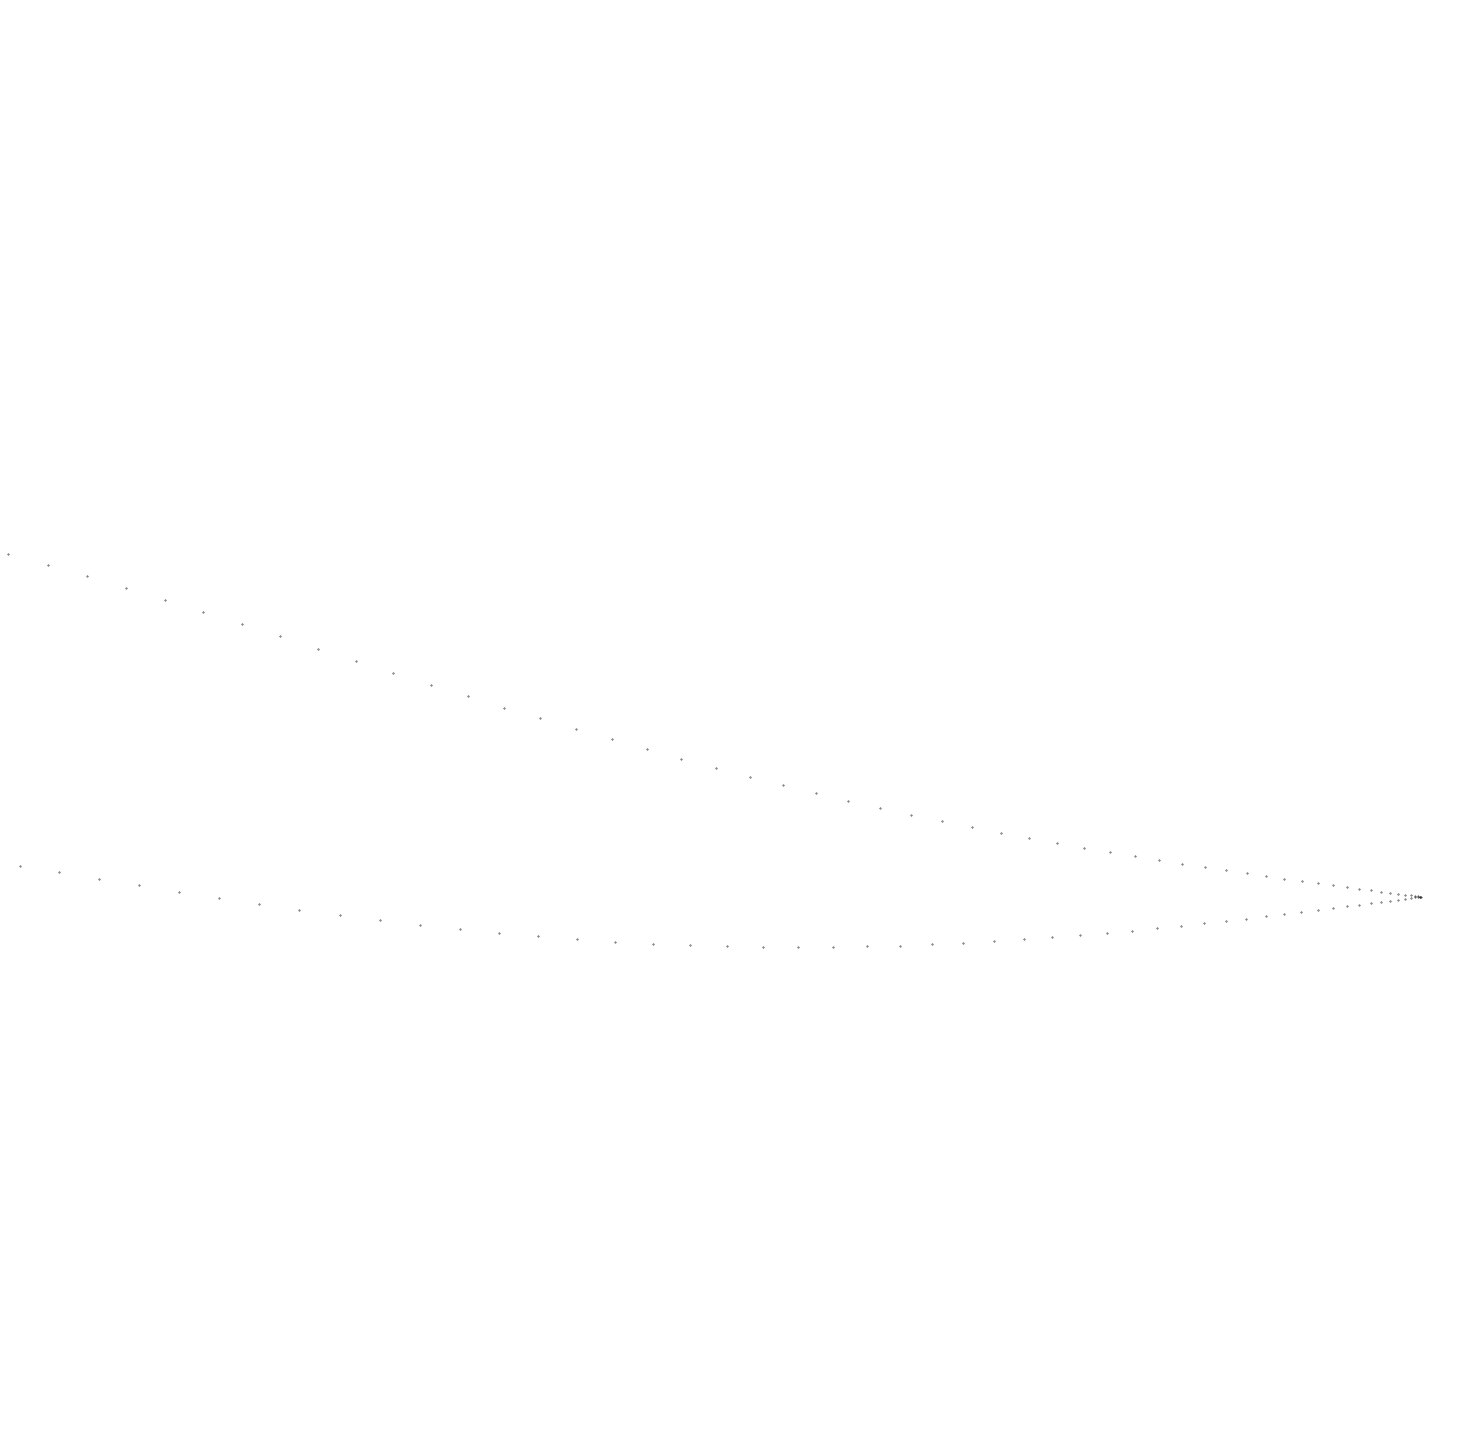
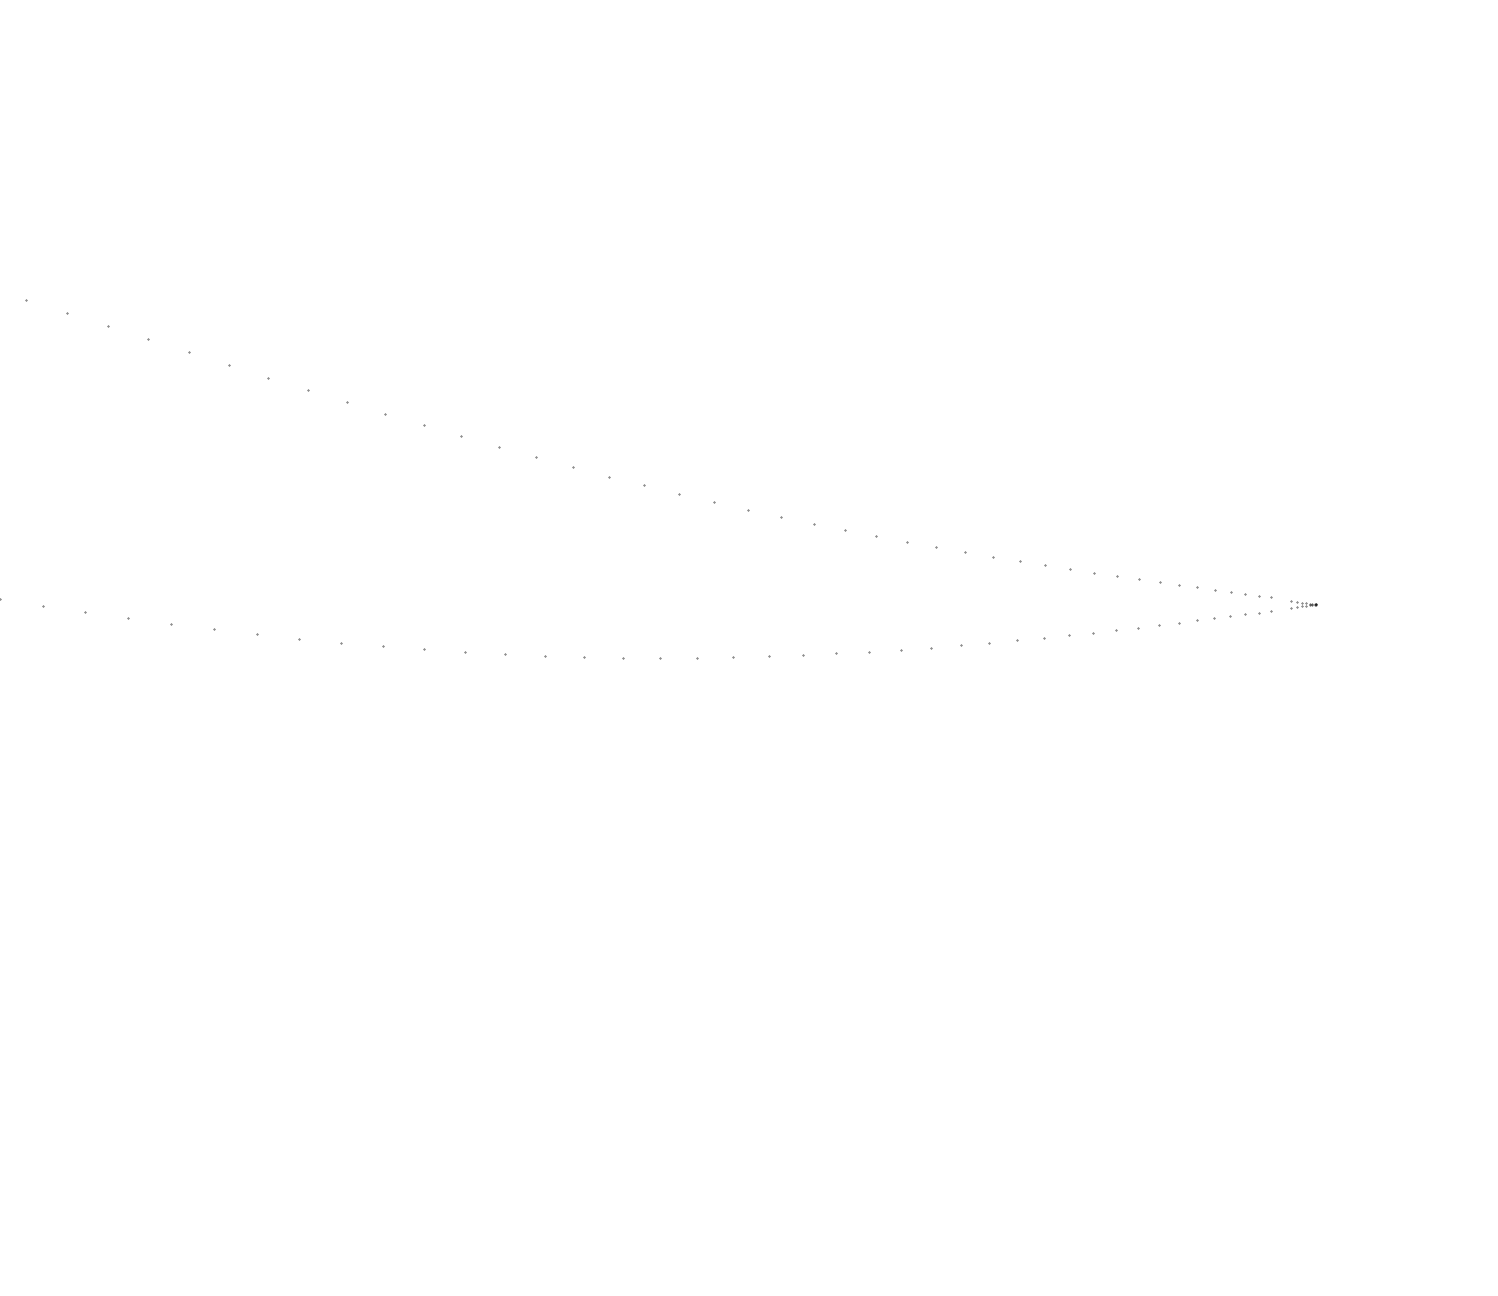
part: (1401, 897) -> (1303, 604), size x0.6

